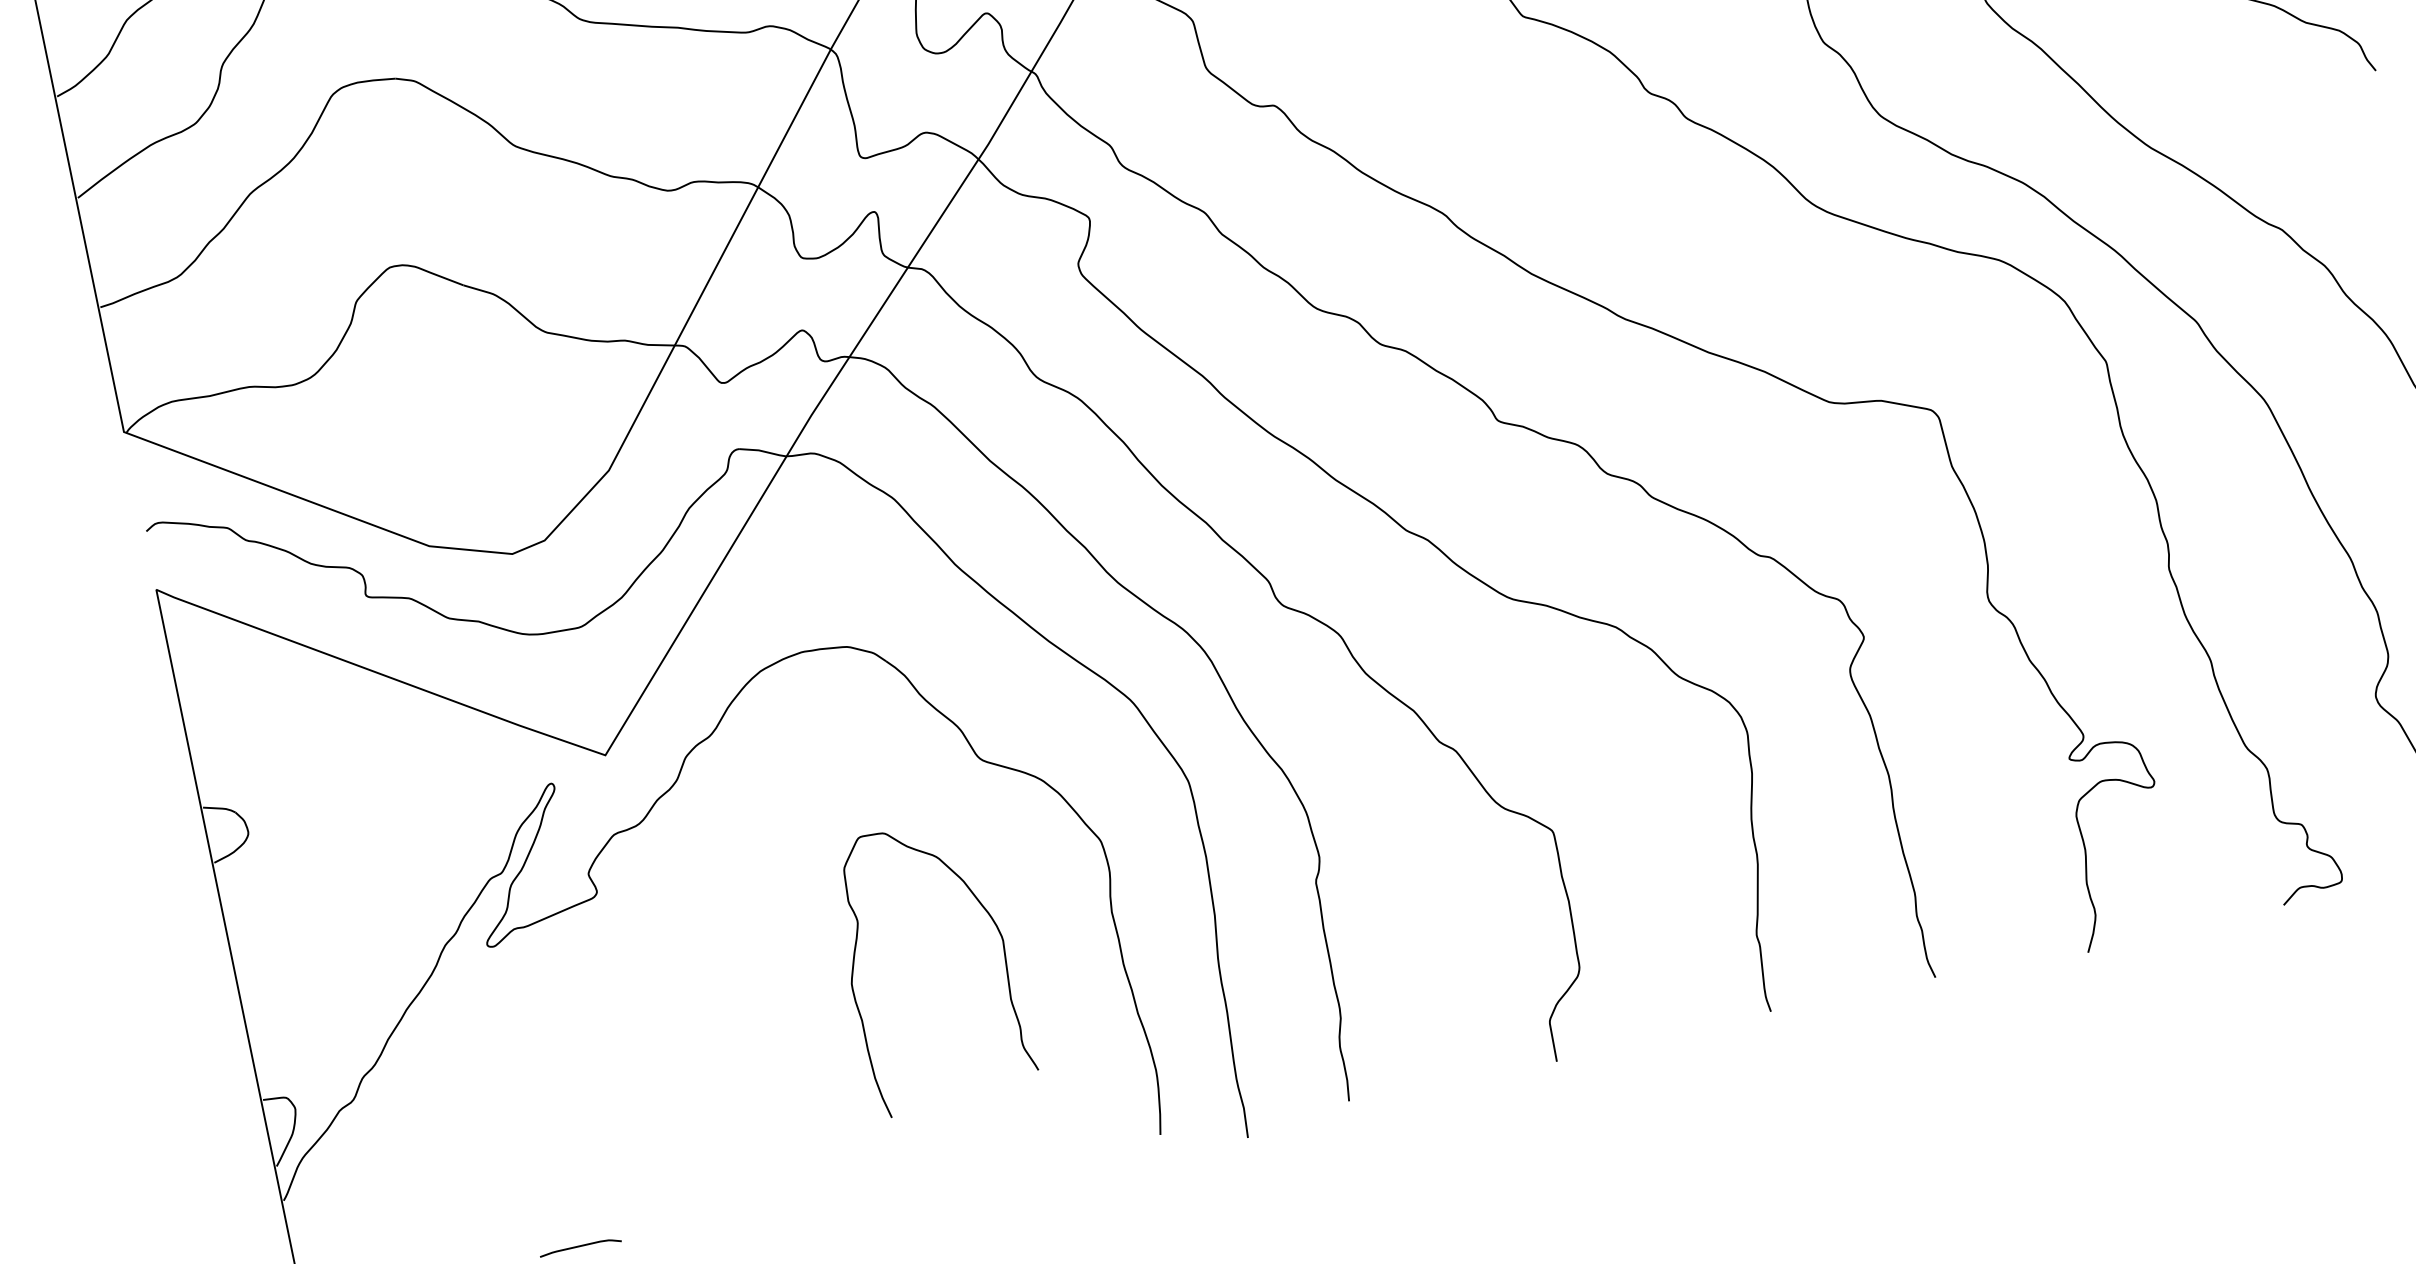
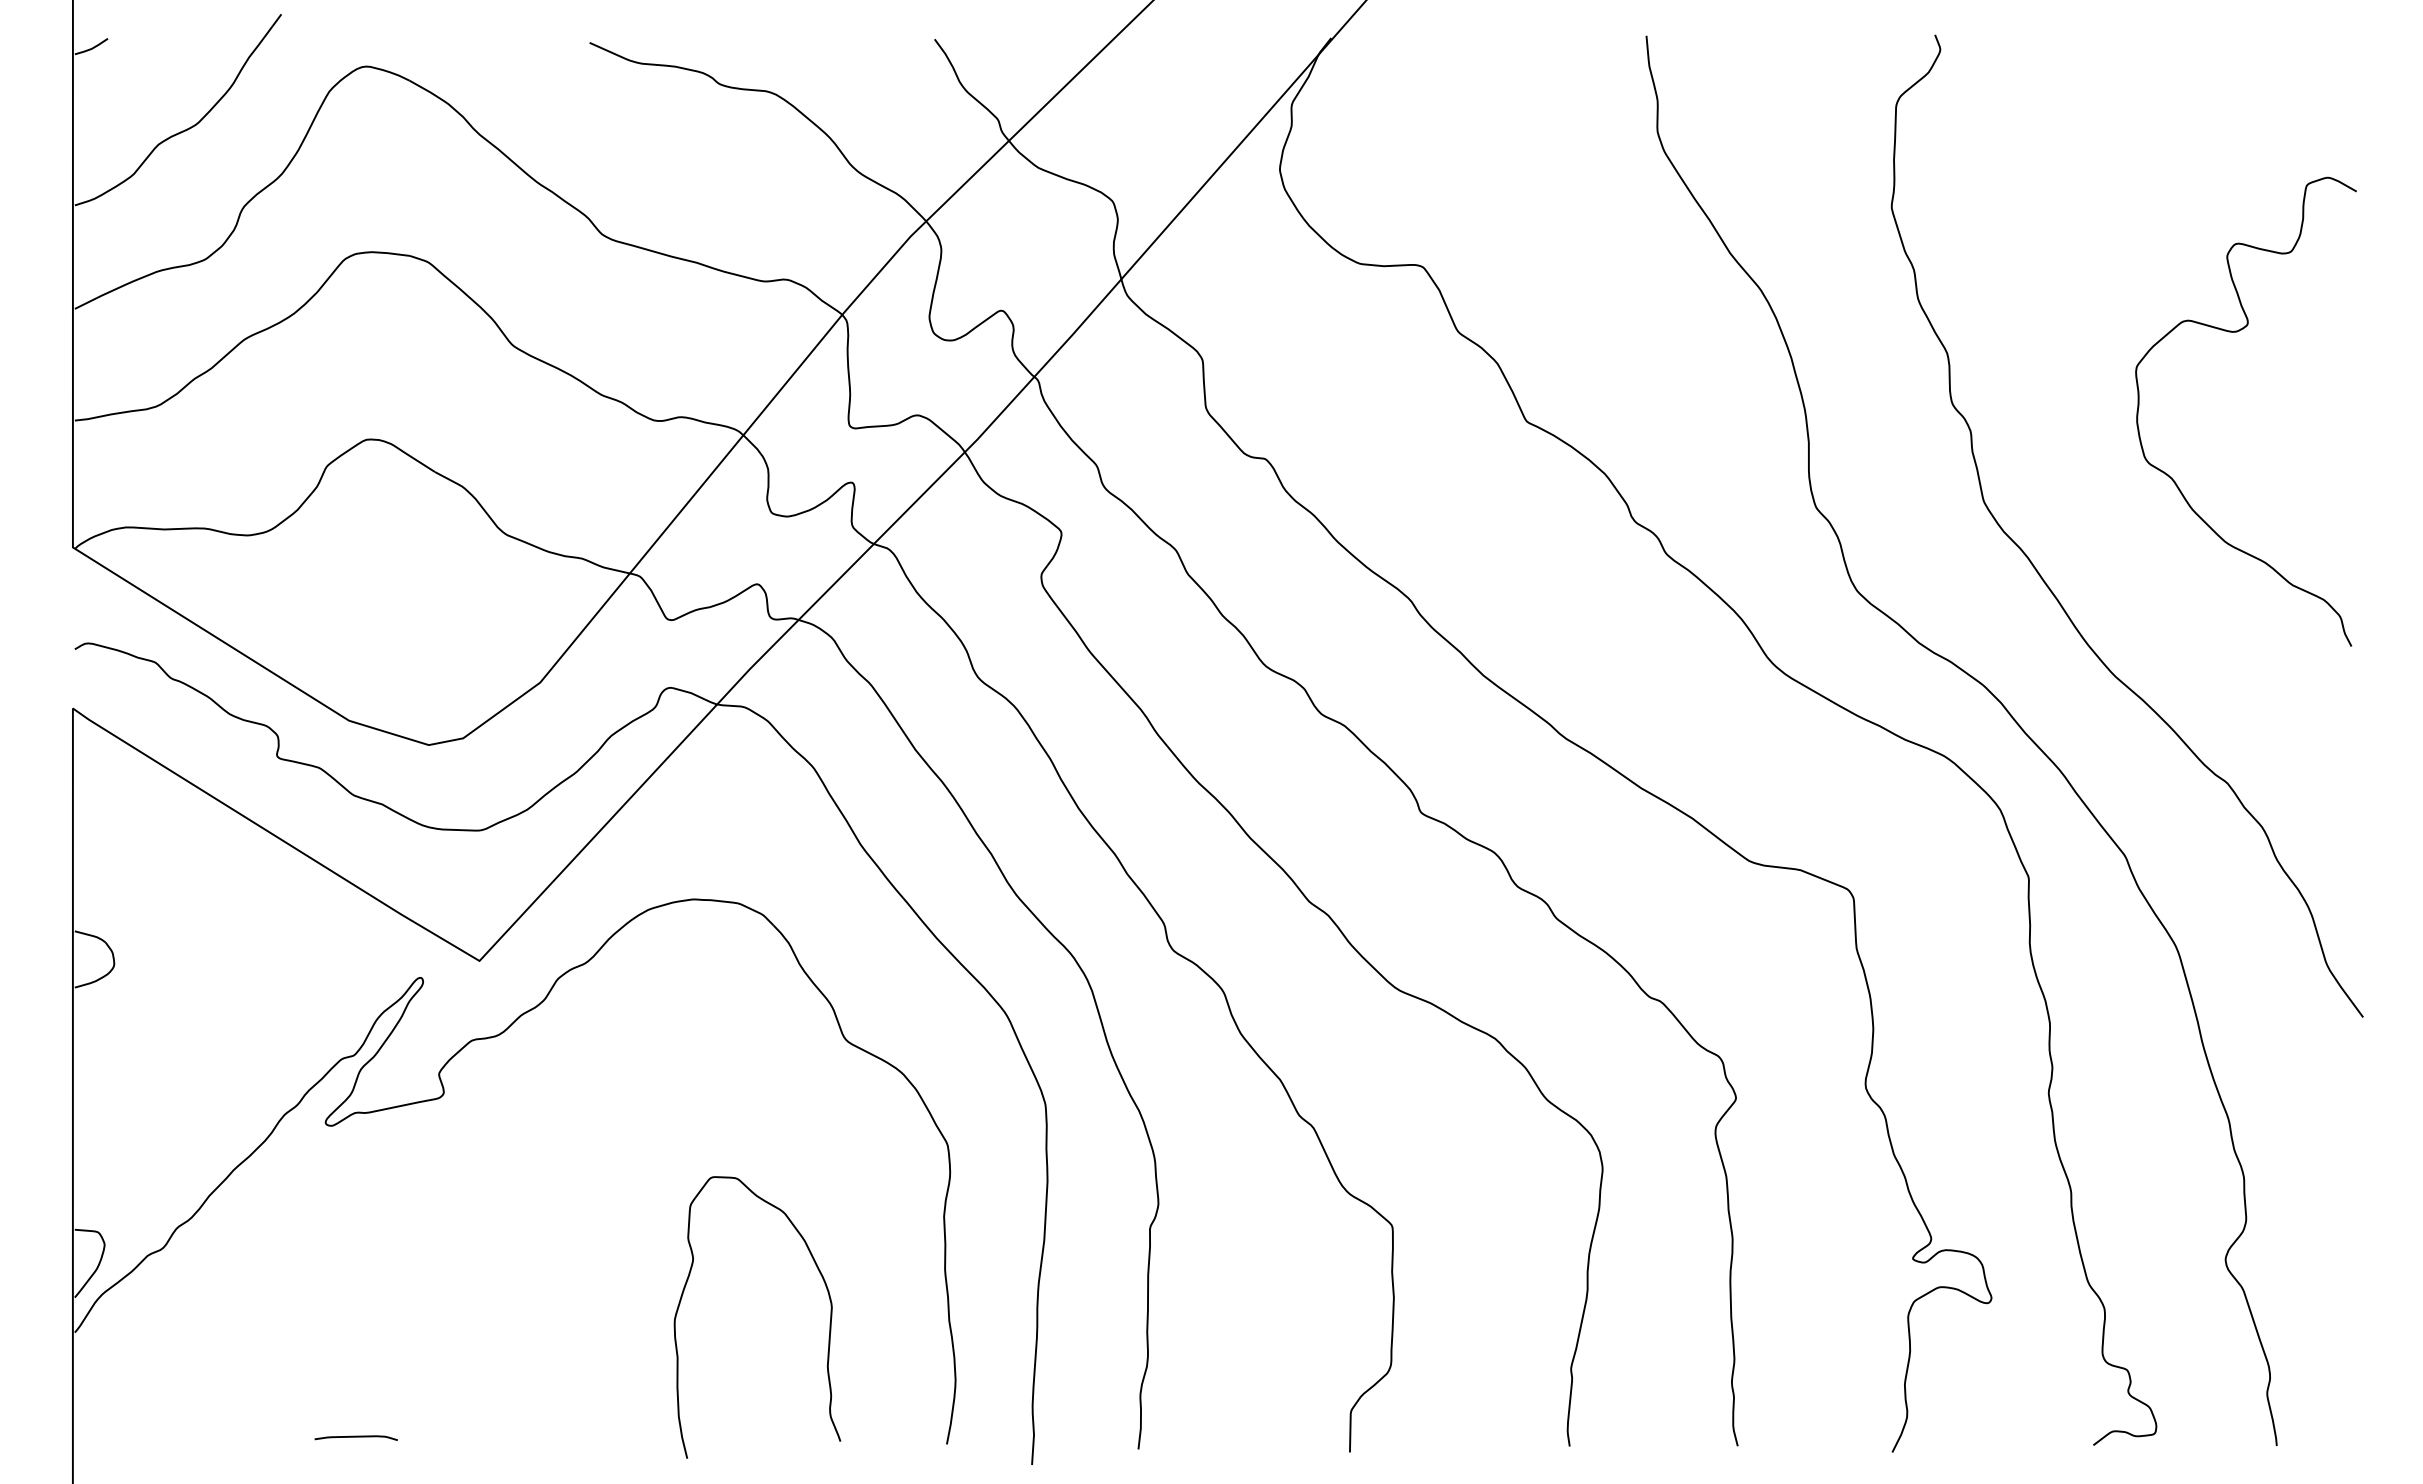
curve: (1004, 956) -> (829, 1323), moved

